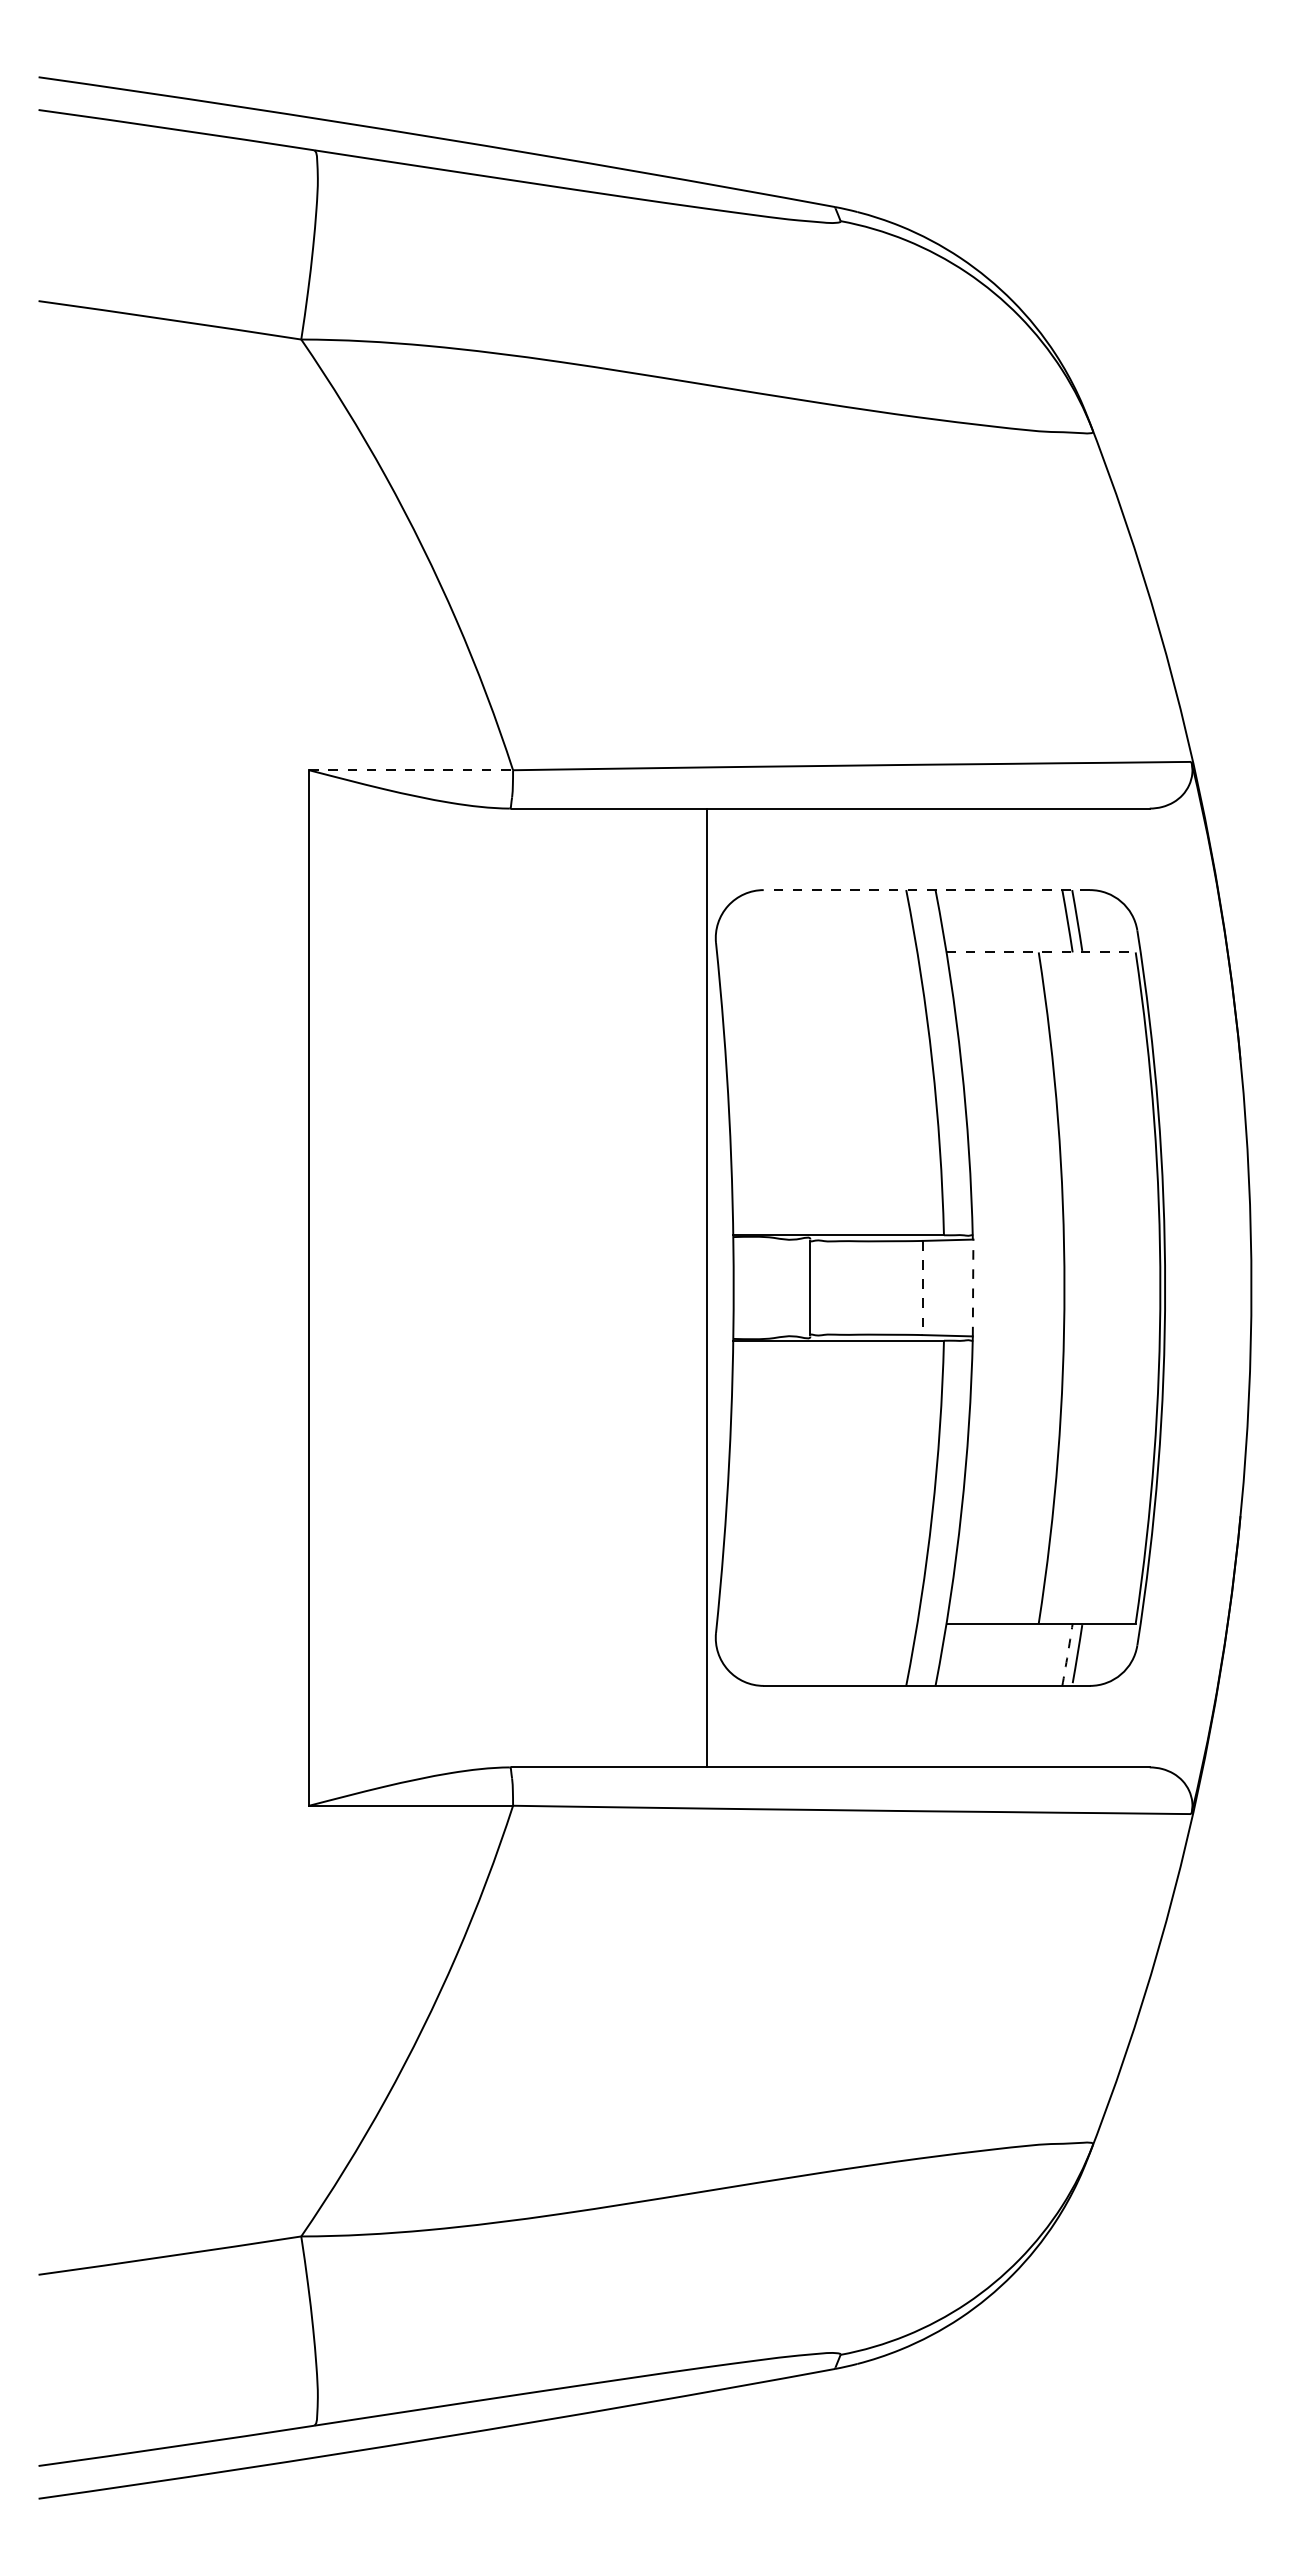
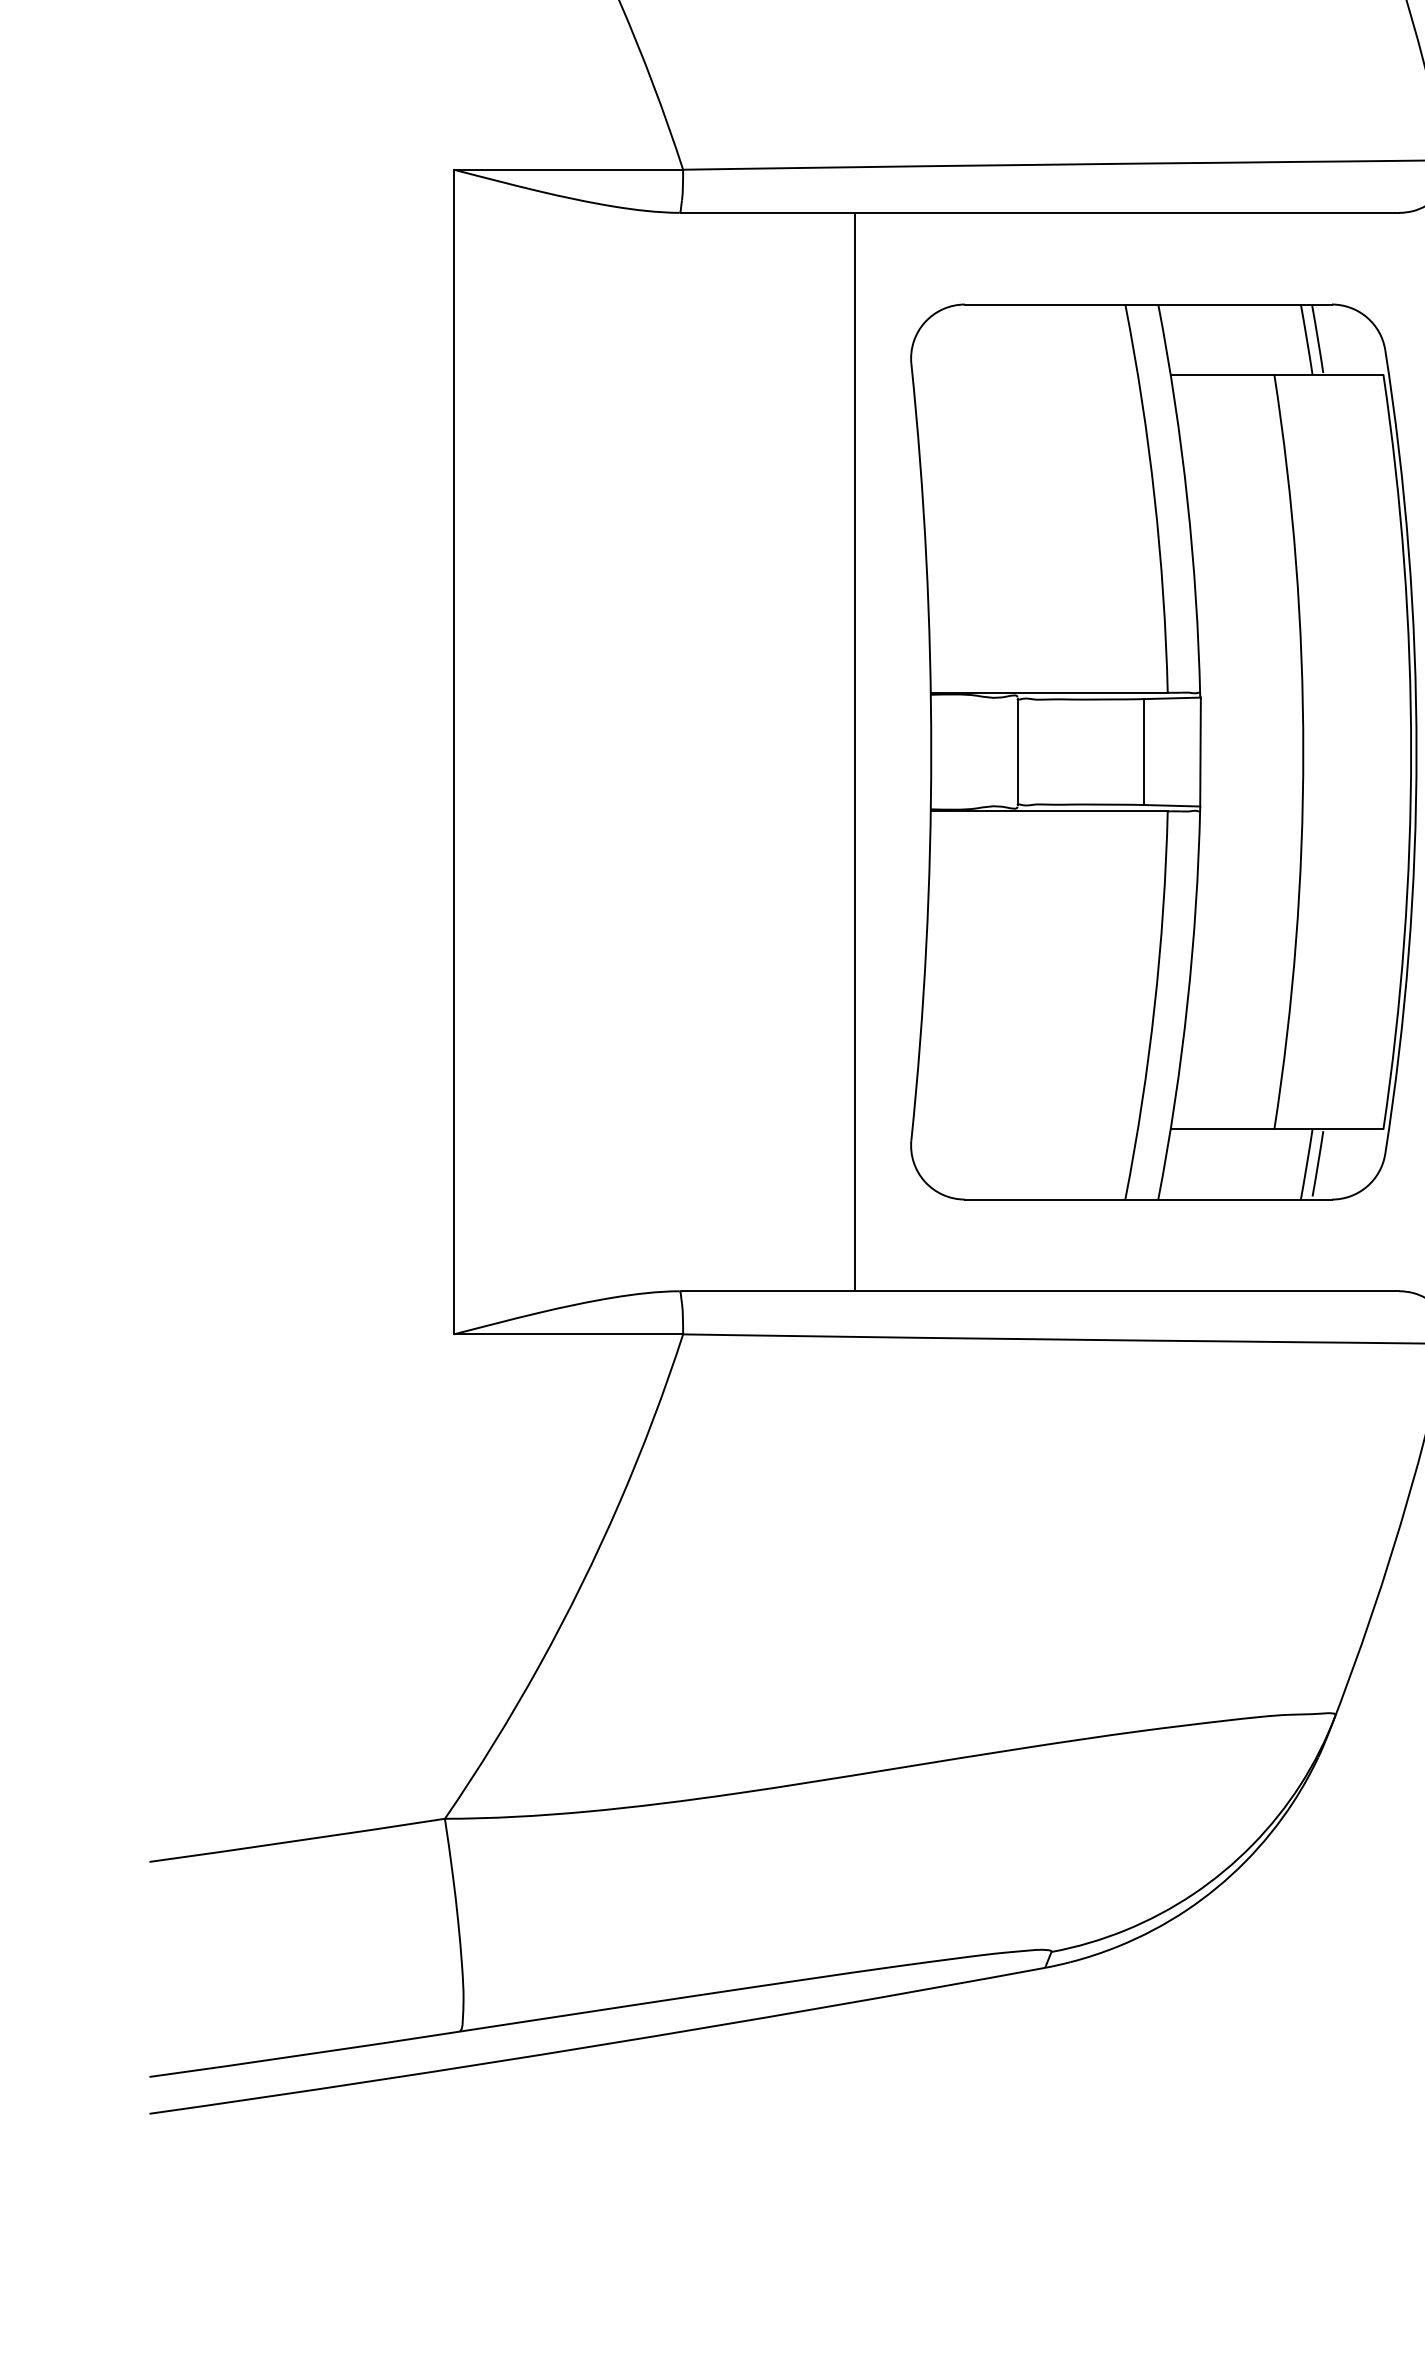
line: (411, 770) -> (568, 170), dashed -> solid
line: (926, 890) -> (1148, 304), dashed -> solid
line: (1041, 952) -> (1277, 374), dashed -> solid
line: (706, 1287) -> (854, 751), moved
line: (973, 1287) -> (1200, 751), dashed -> solid
line: (922, 1288) -> (1143, 752), dashed -> solid
arc: (1067, 1654) -> (1306, 1164), dashed -> solid

